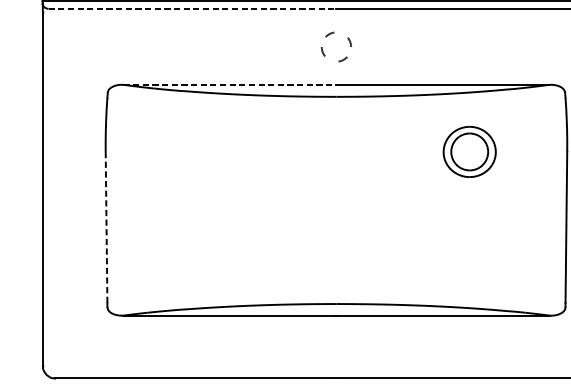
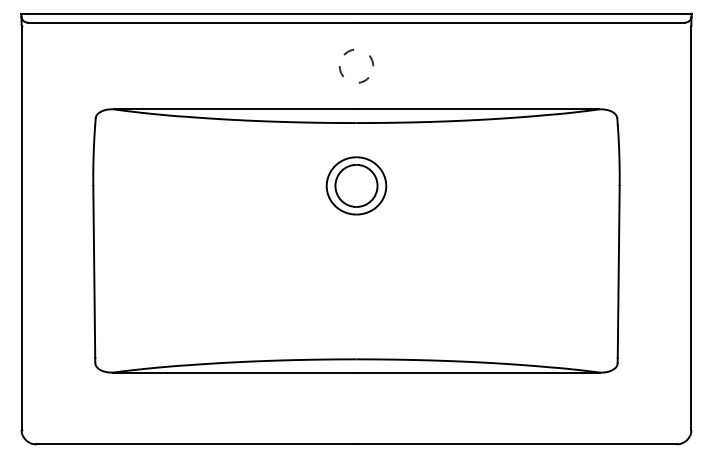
line: (192, 8) -> (192, 22), dashed -> solid
line: (230, 84) -> (235, 109), dashed -> solid
part: (469, 151) -> (356, 185), moved
line: (106, 227) -> (94, 271), dashed -> solid

